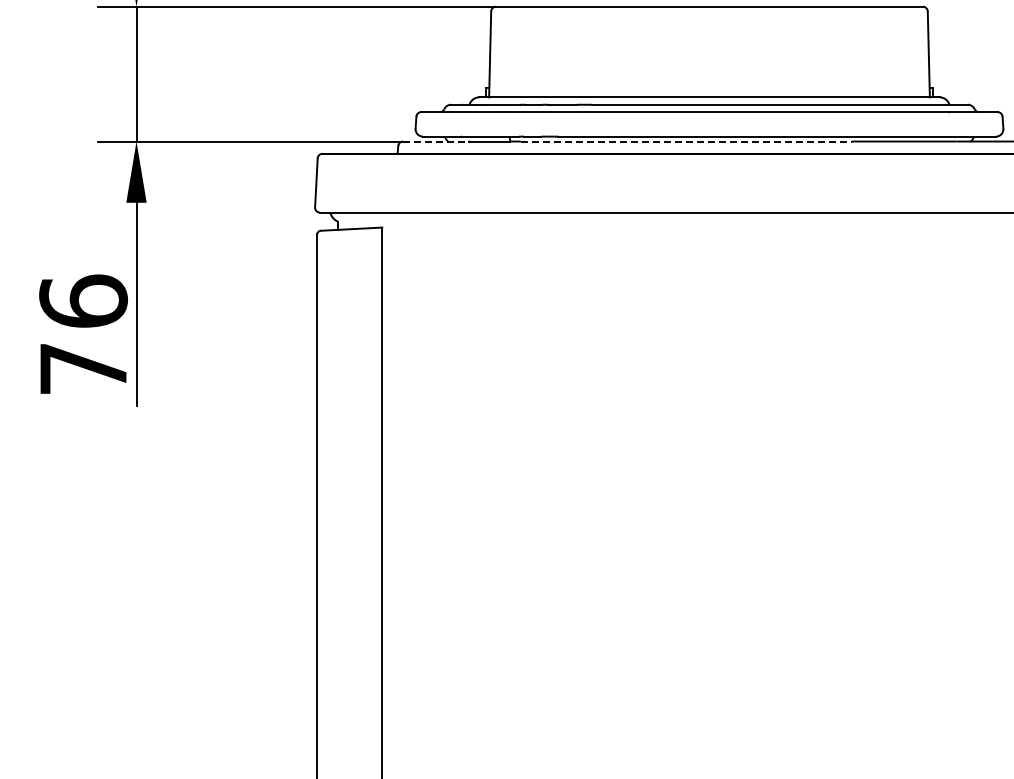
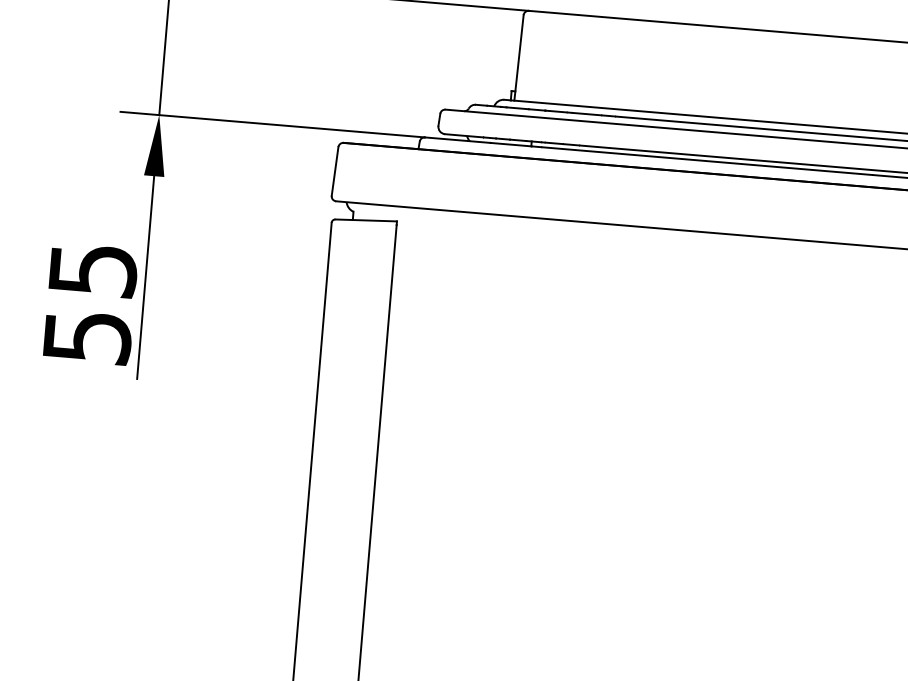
line: (435, 141) -> (457, 140), dashed -> solid
line: (686, 141) -> (707, 161), dashed -> solid
text: (83, 334) -> (90, 302), 76 -> 55

